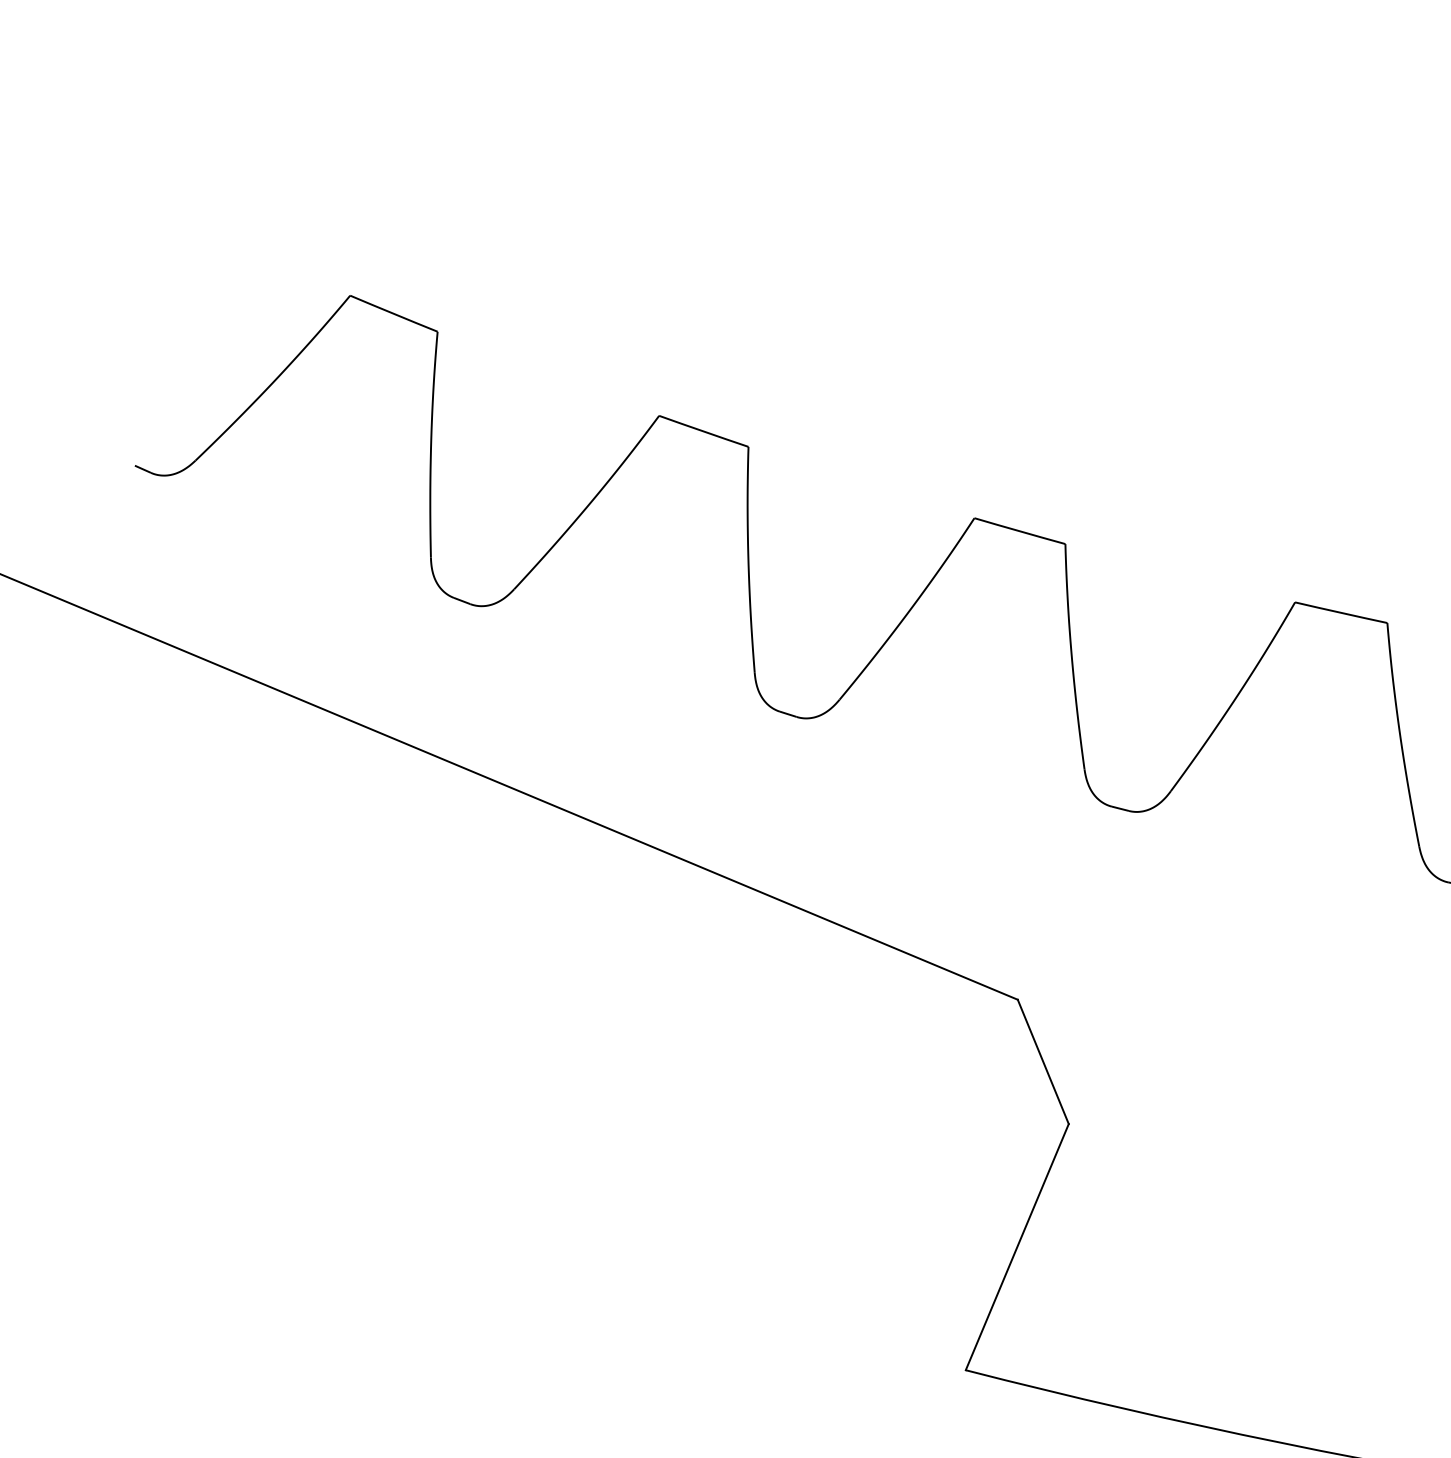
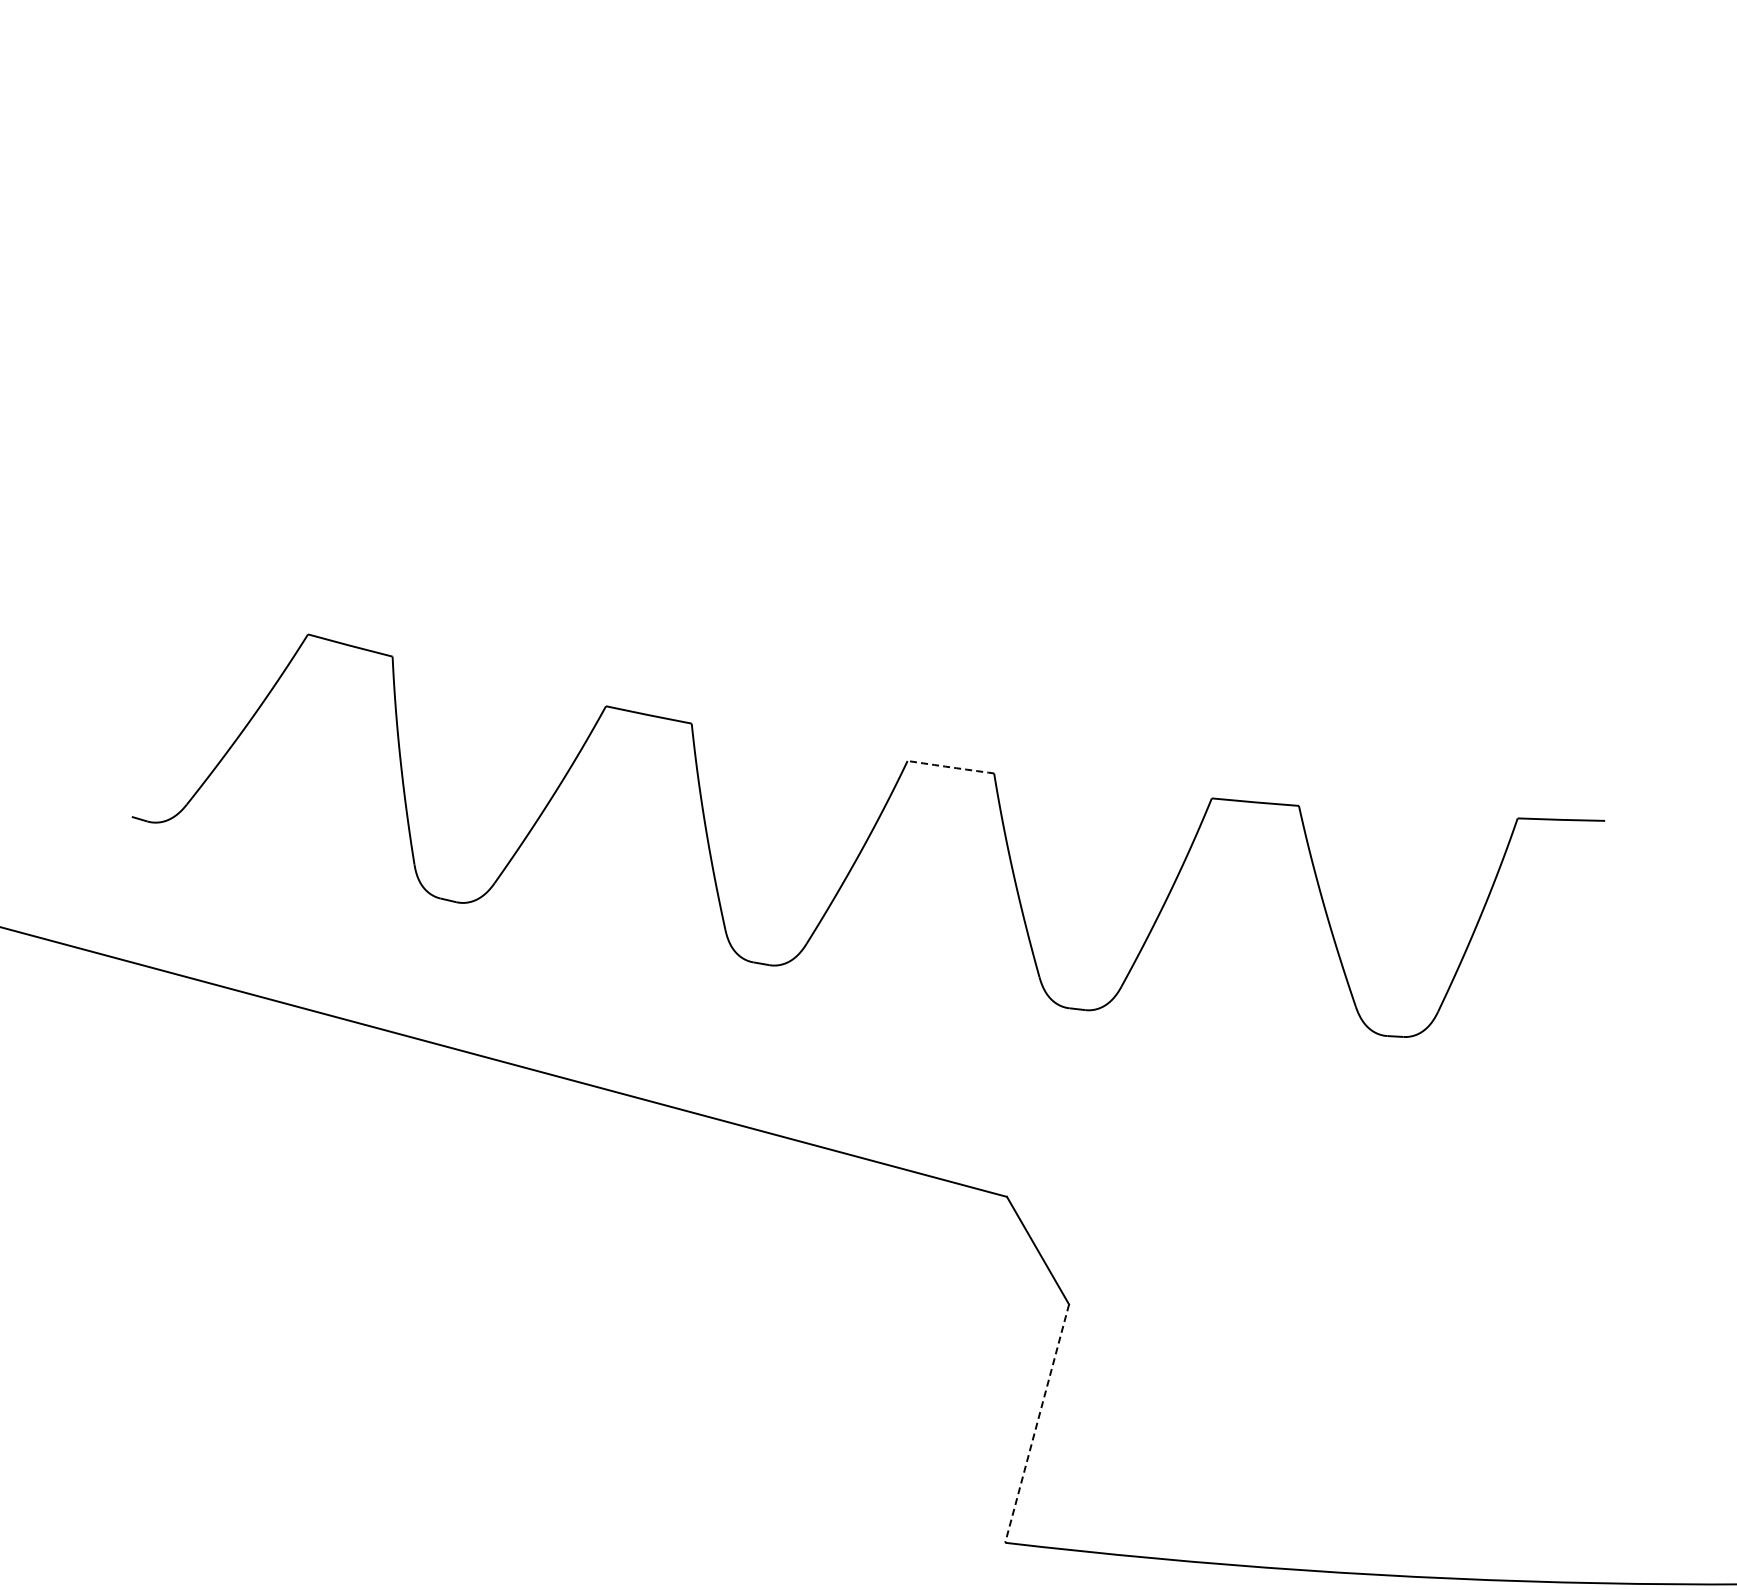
arc: (1019, 531) -> (950, 767), solid -> dashed
line: (1017, 1248) -> (1037, 1424), solid -> dashed

